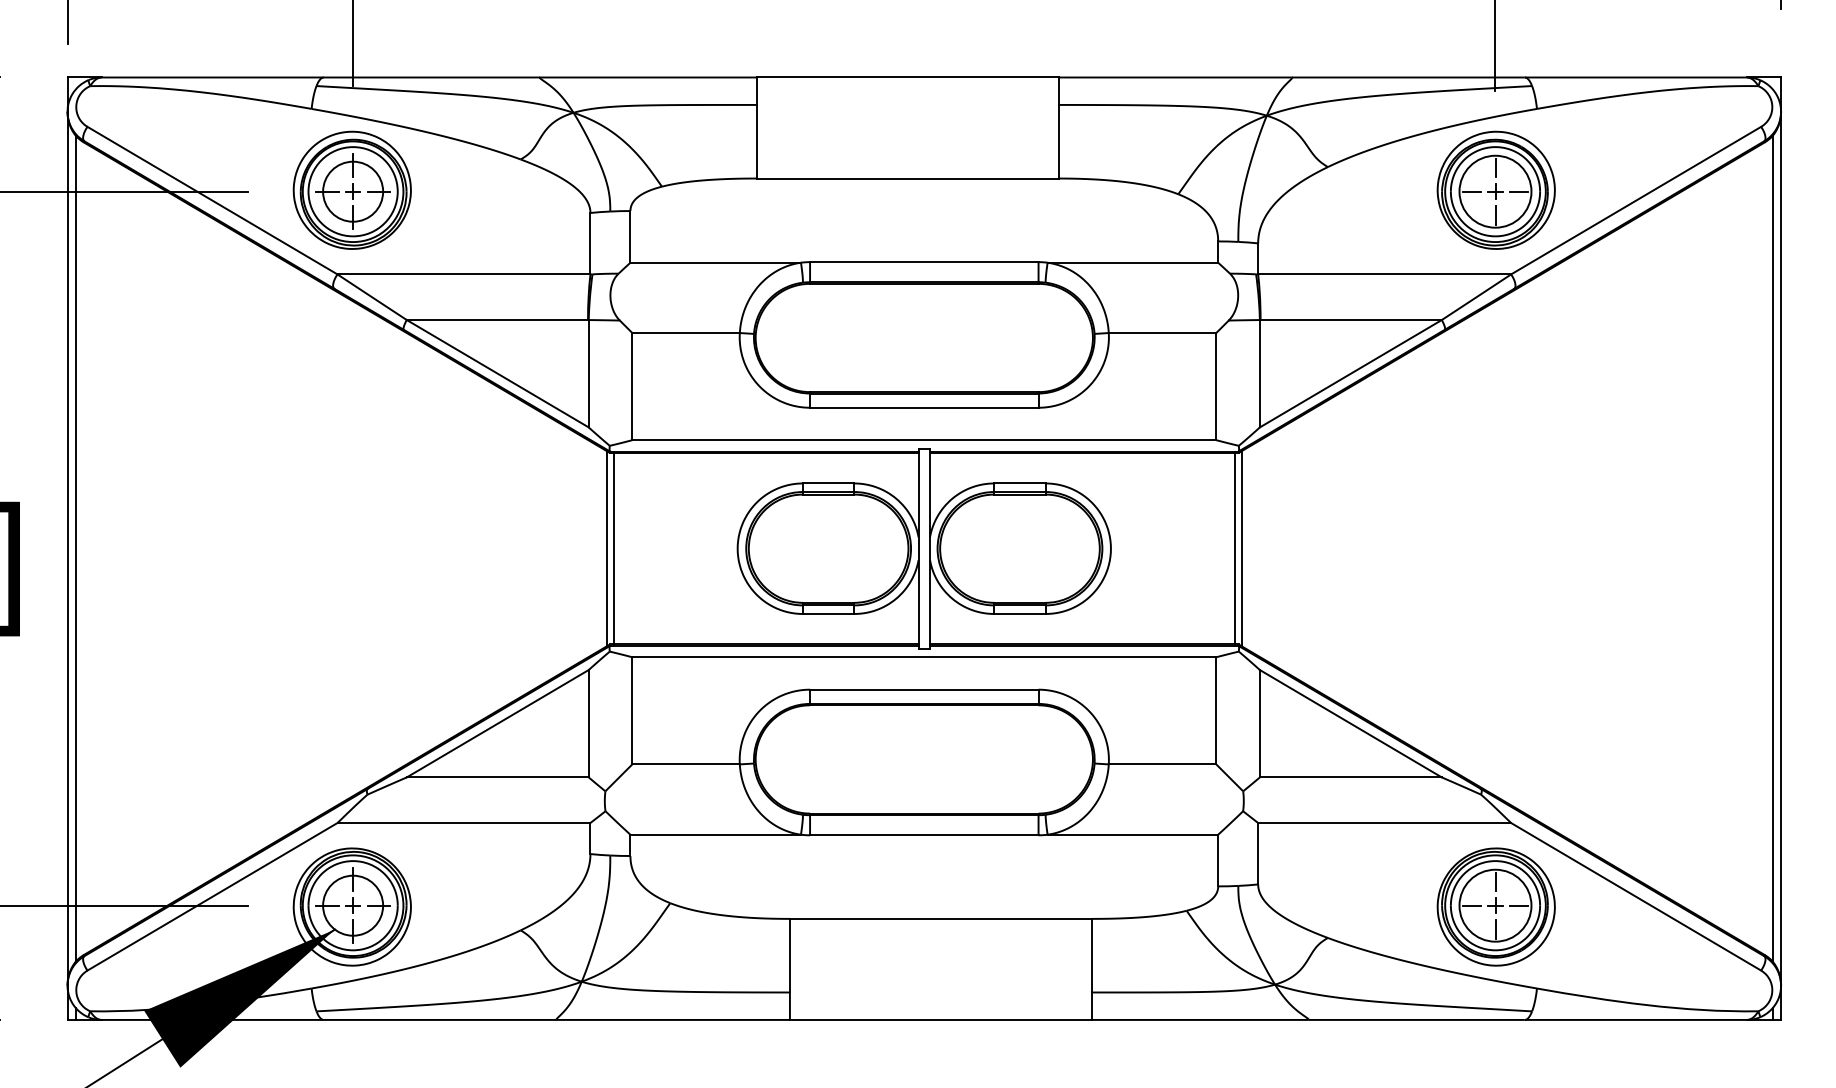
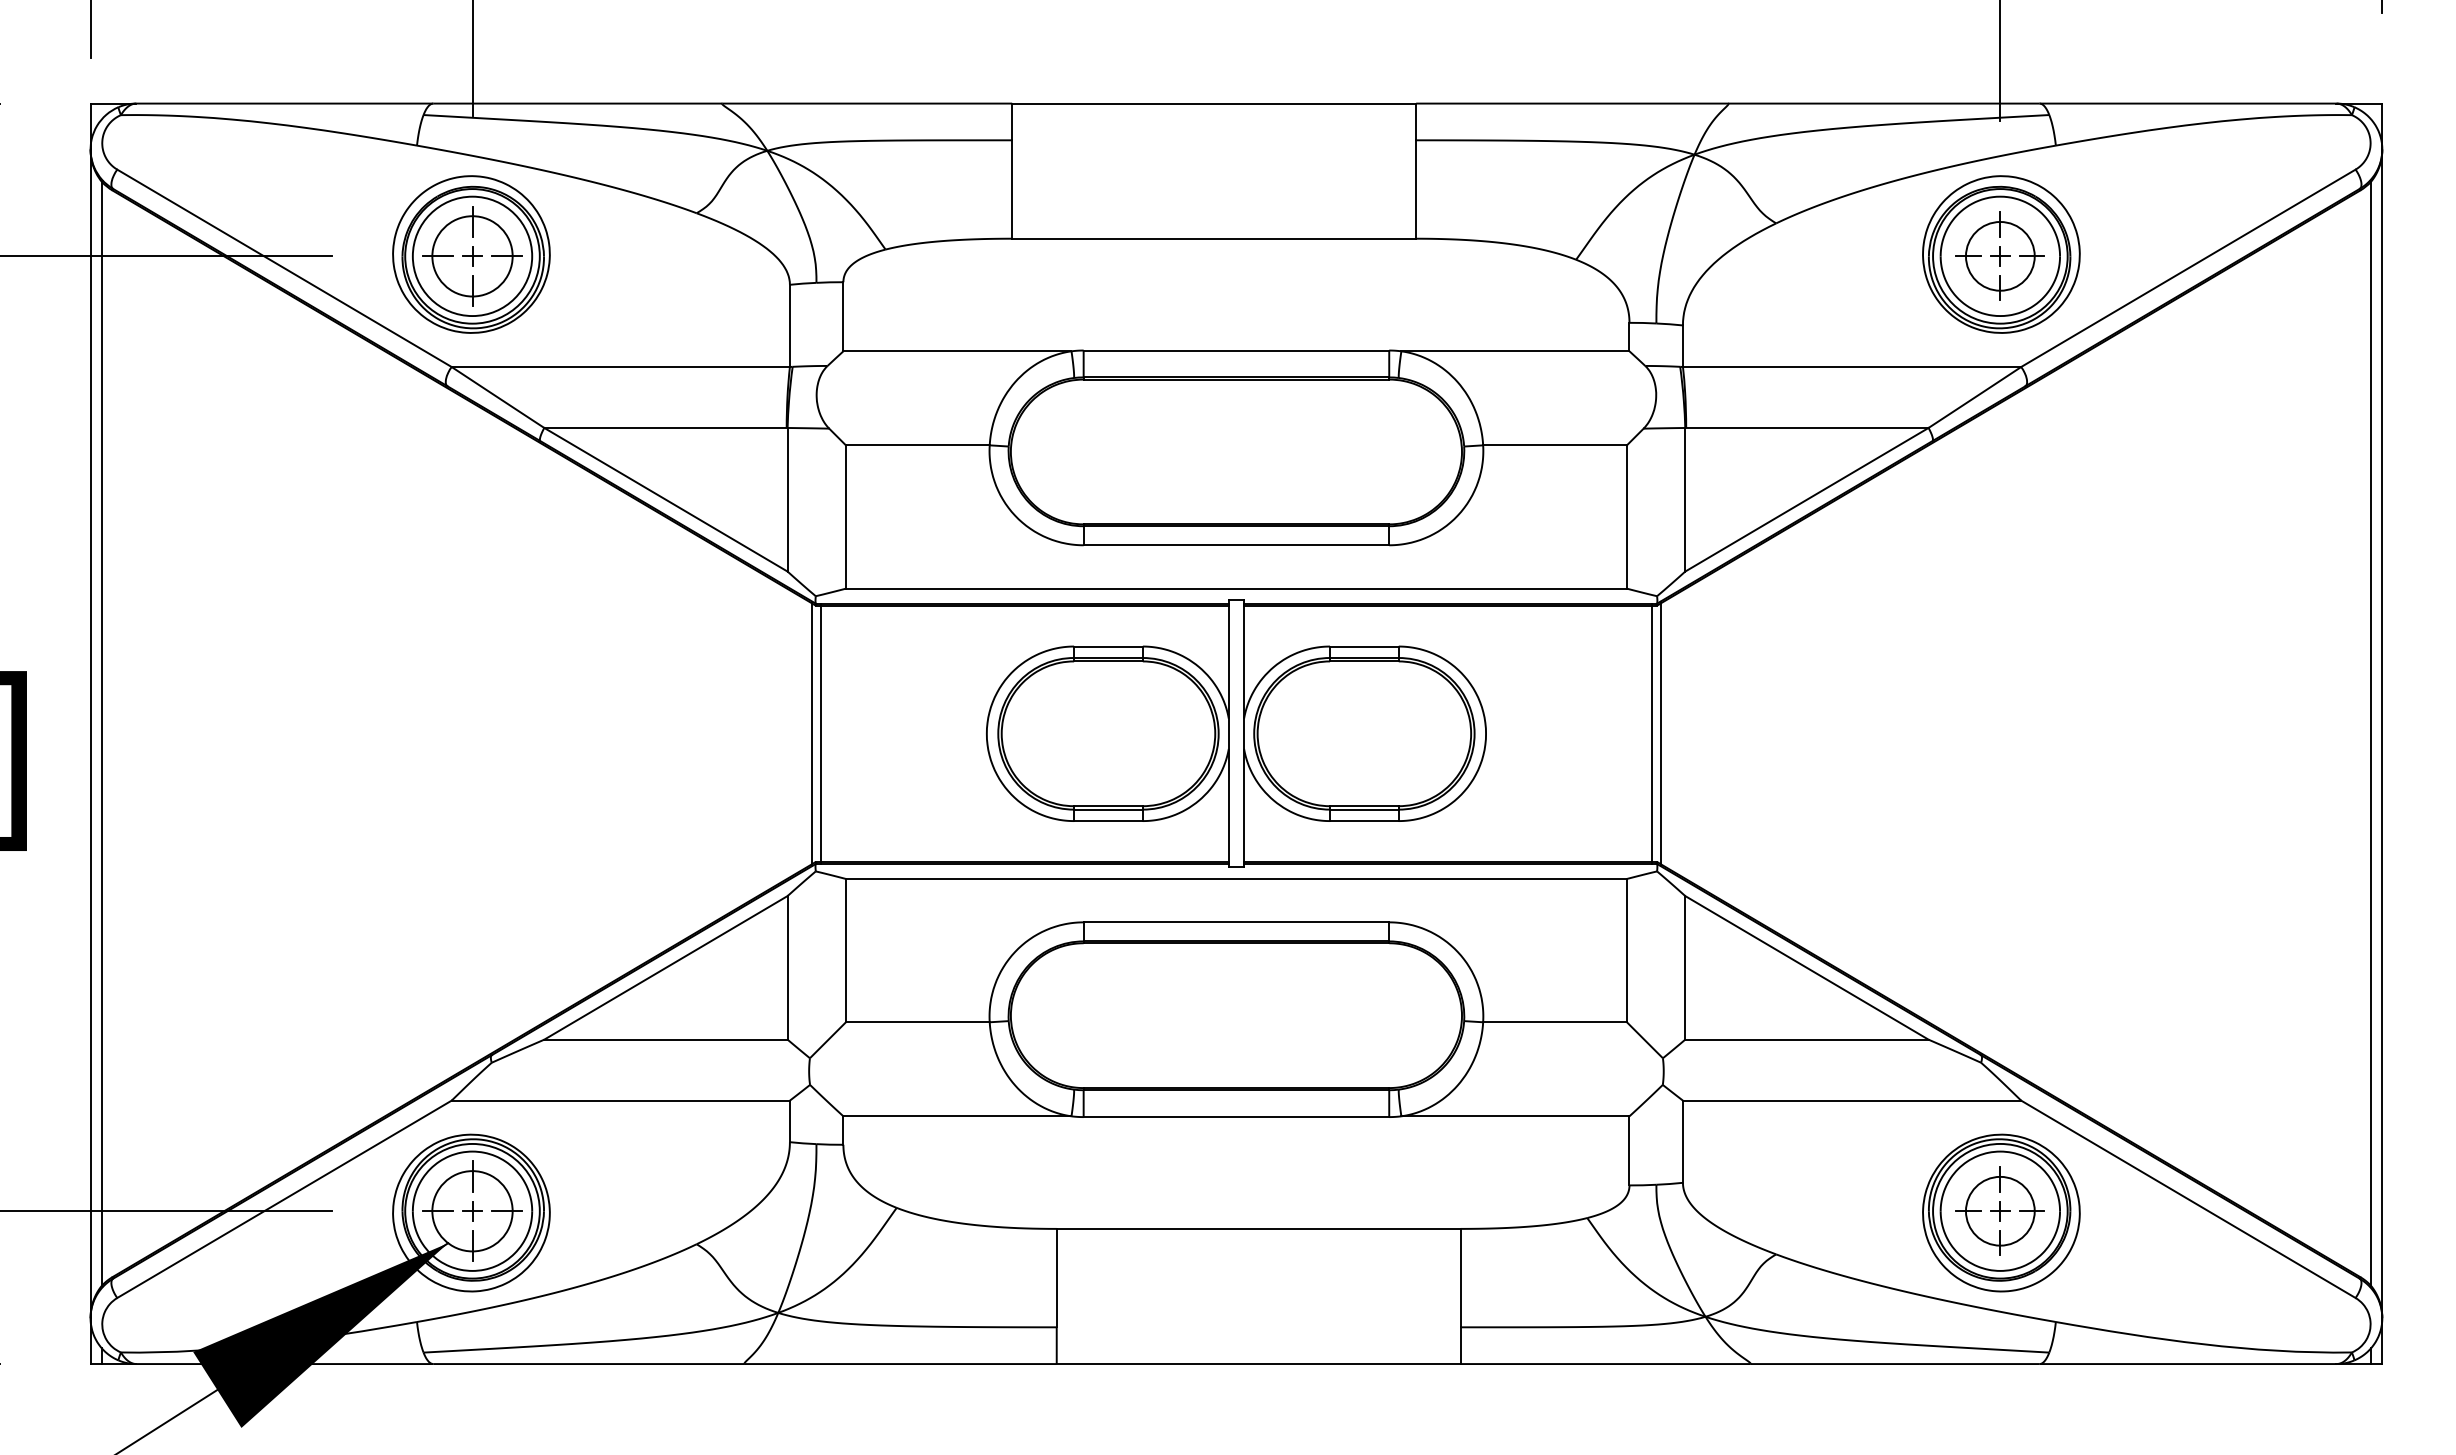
circle: (1494, 191) -> (1999, 255), size x0.71
circle: (1494, 905) -> (1999, 1210), size x0.71

